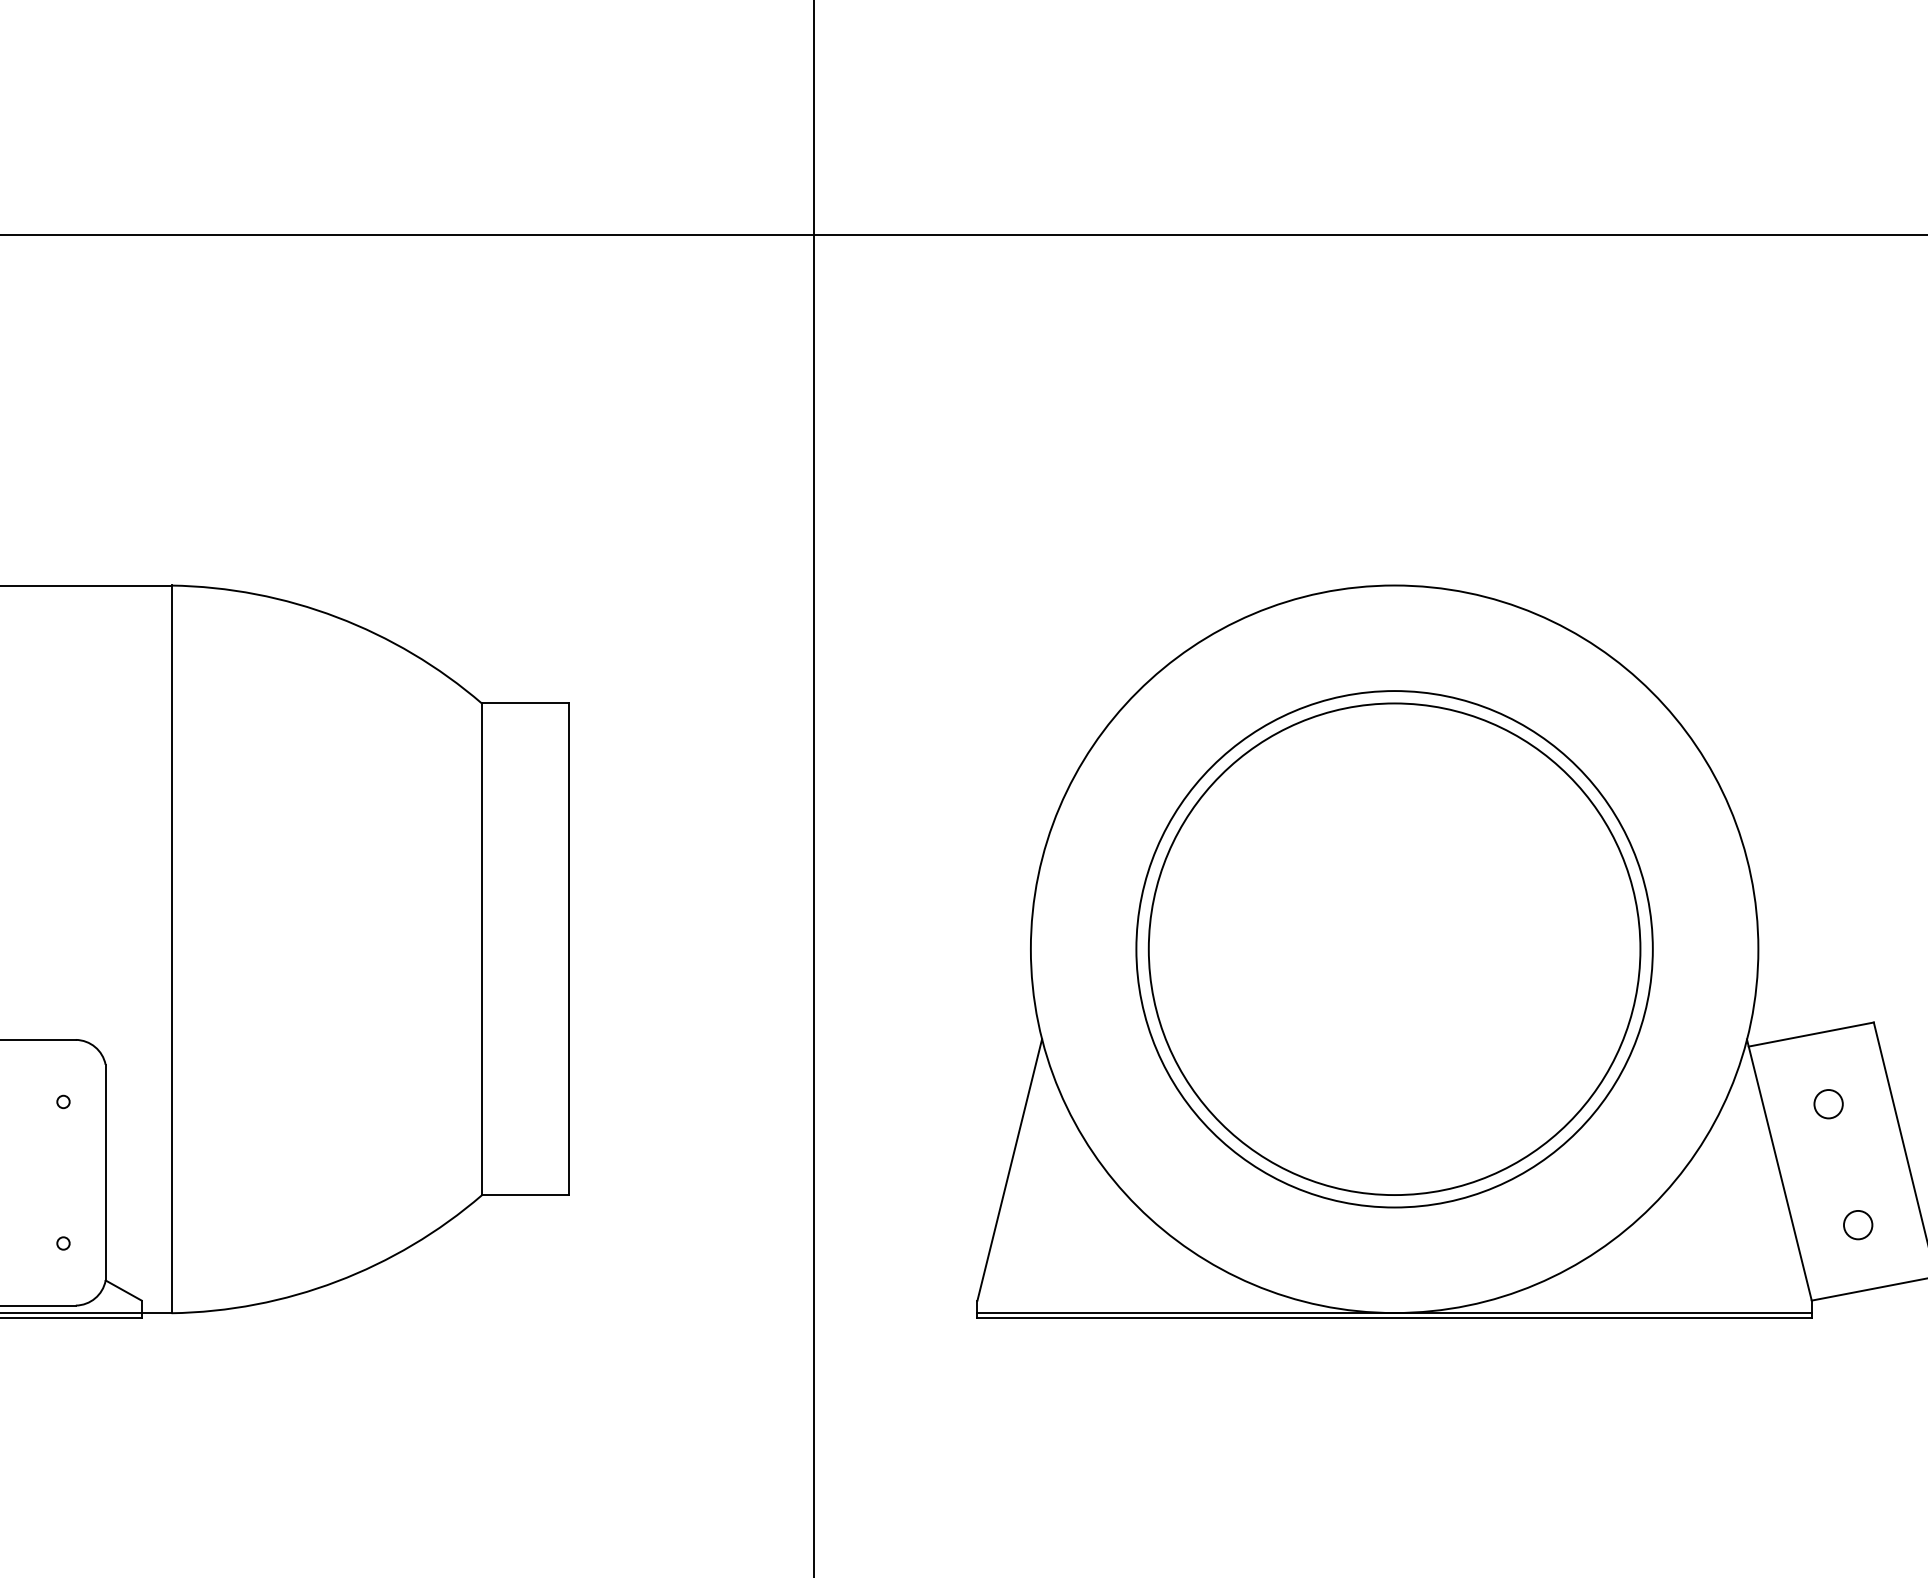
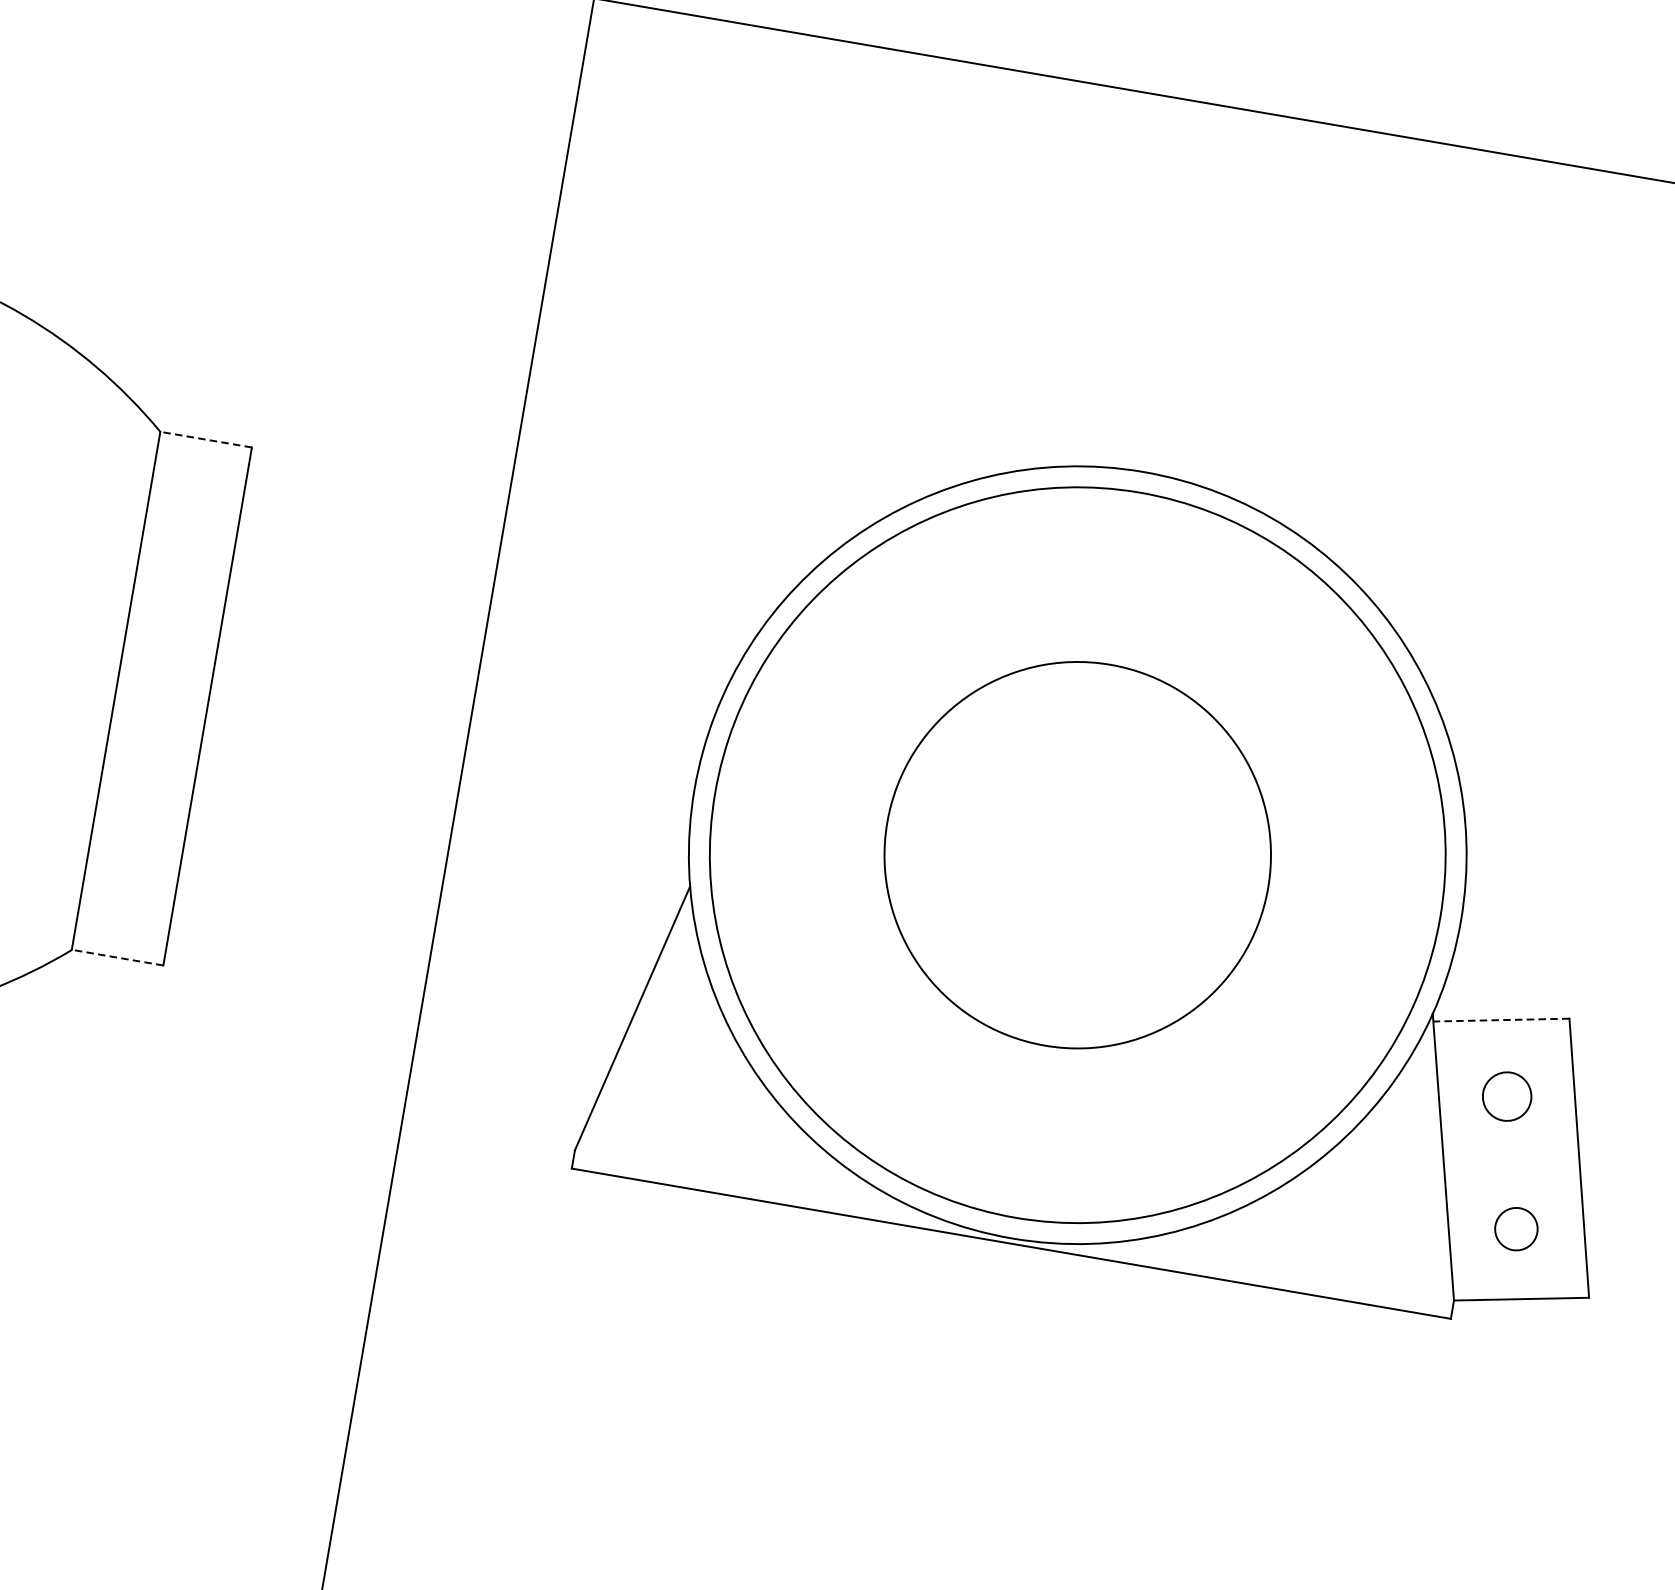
line: (524, 703) -> (205, 439), solid -> dashed
circle: (1394, 949) -> (1077, 855), size x0.7
circle: (1394, 949) -> (1077, 855), size x1.4
line: (1811, 1034) -> (1501, 1020), solid -> dashed
circle: (1828, 1104) -> (1506, 1096), size x1.6
line: (524, 1195) -> (116, 957), solid -> dashed
circle: (1858, 1225) -> (1516, 1229), size x1.4
line: (1394, 1313) -> (1012, 1238), removed

